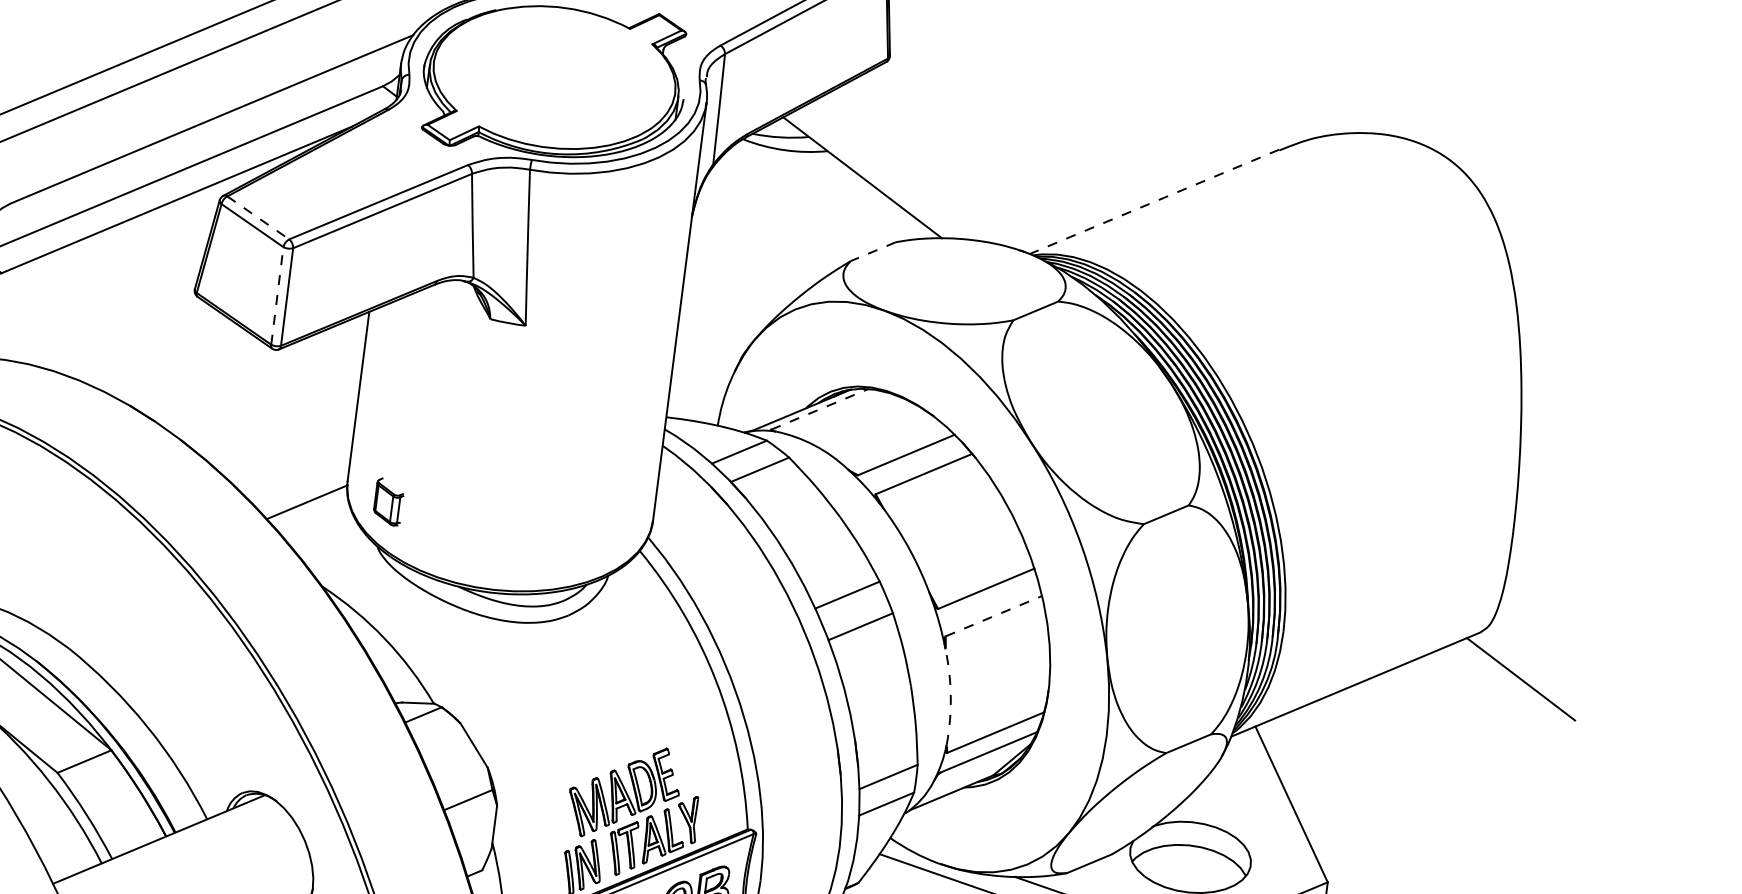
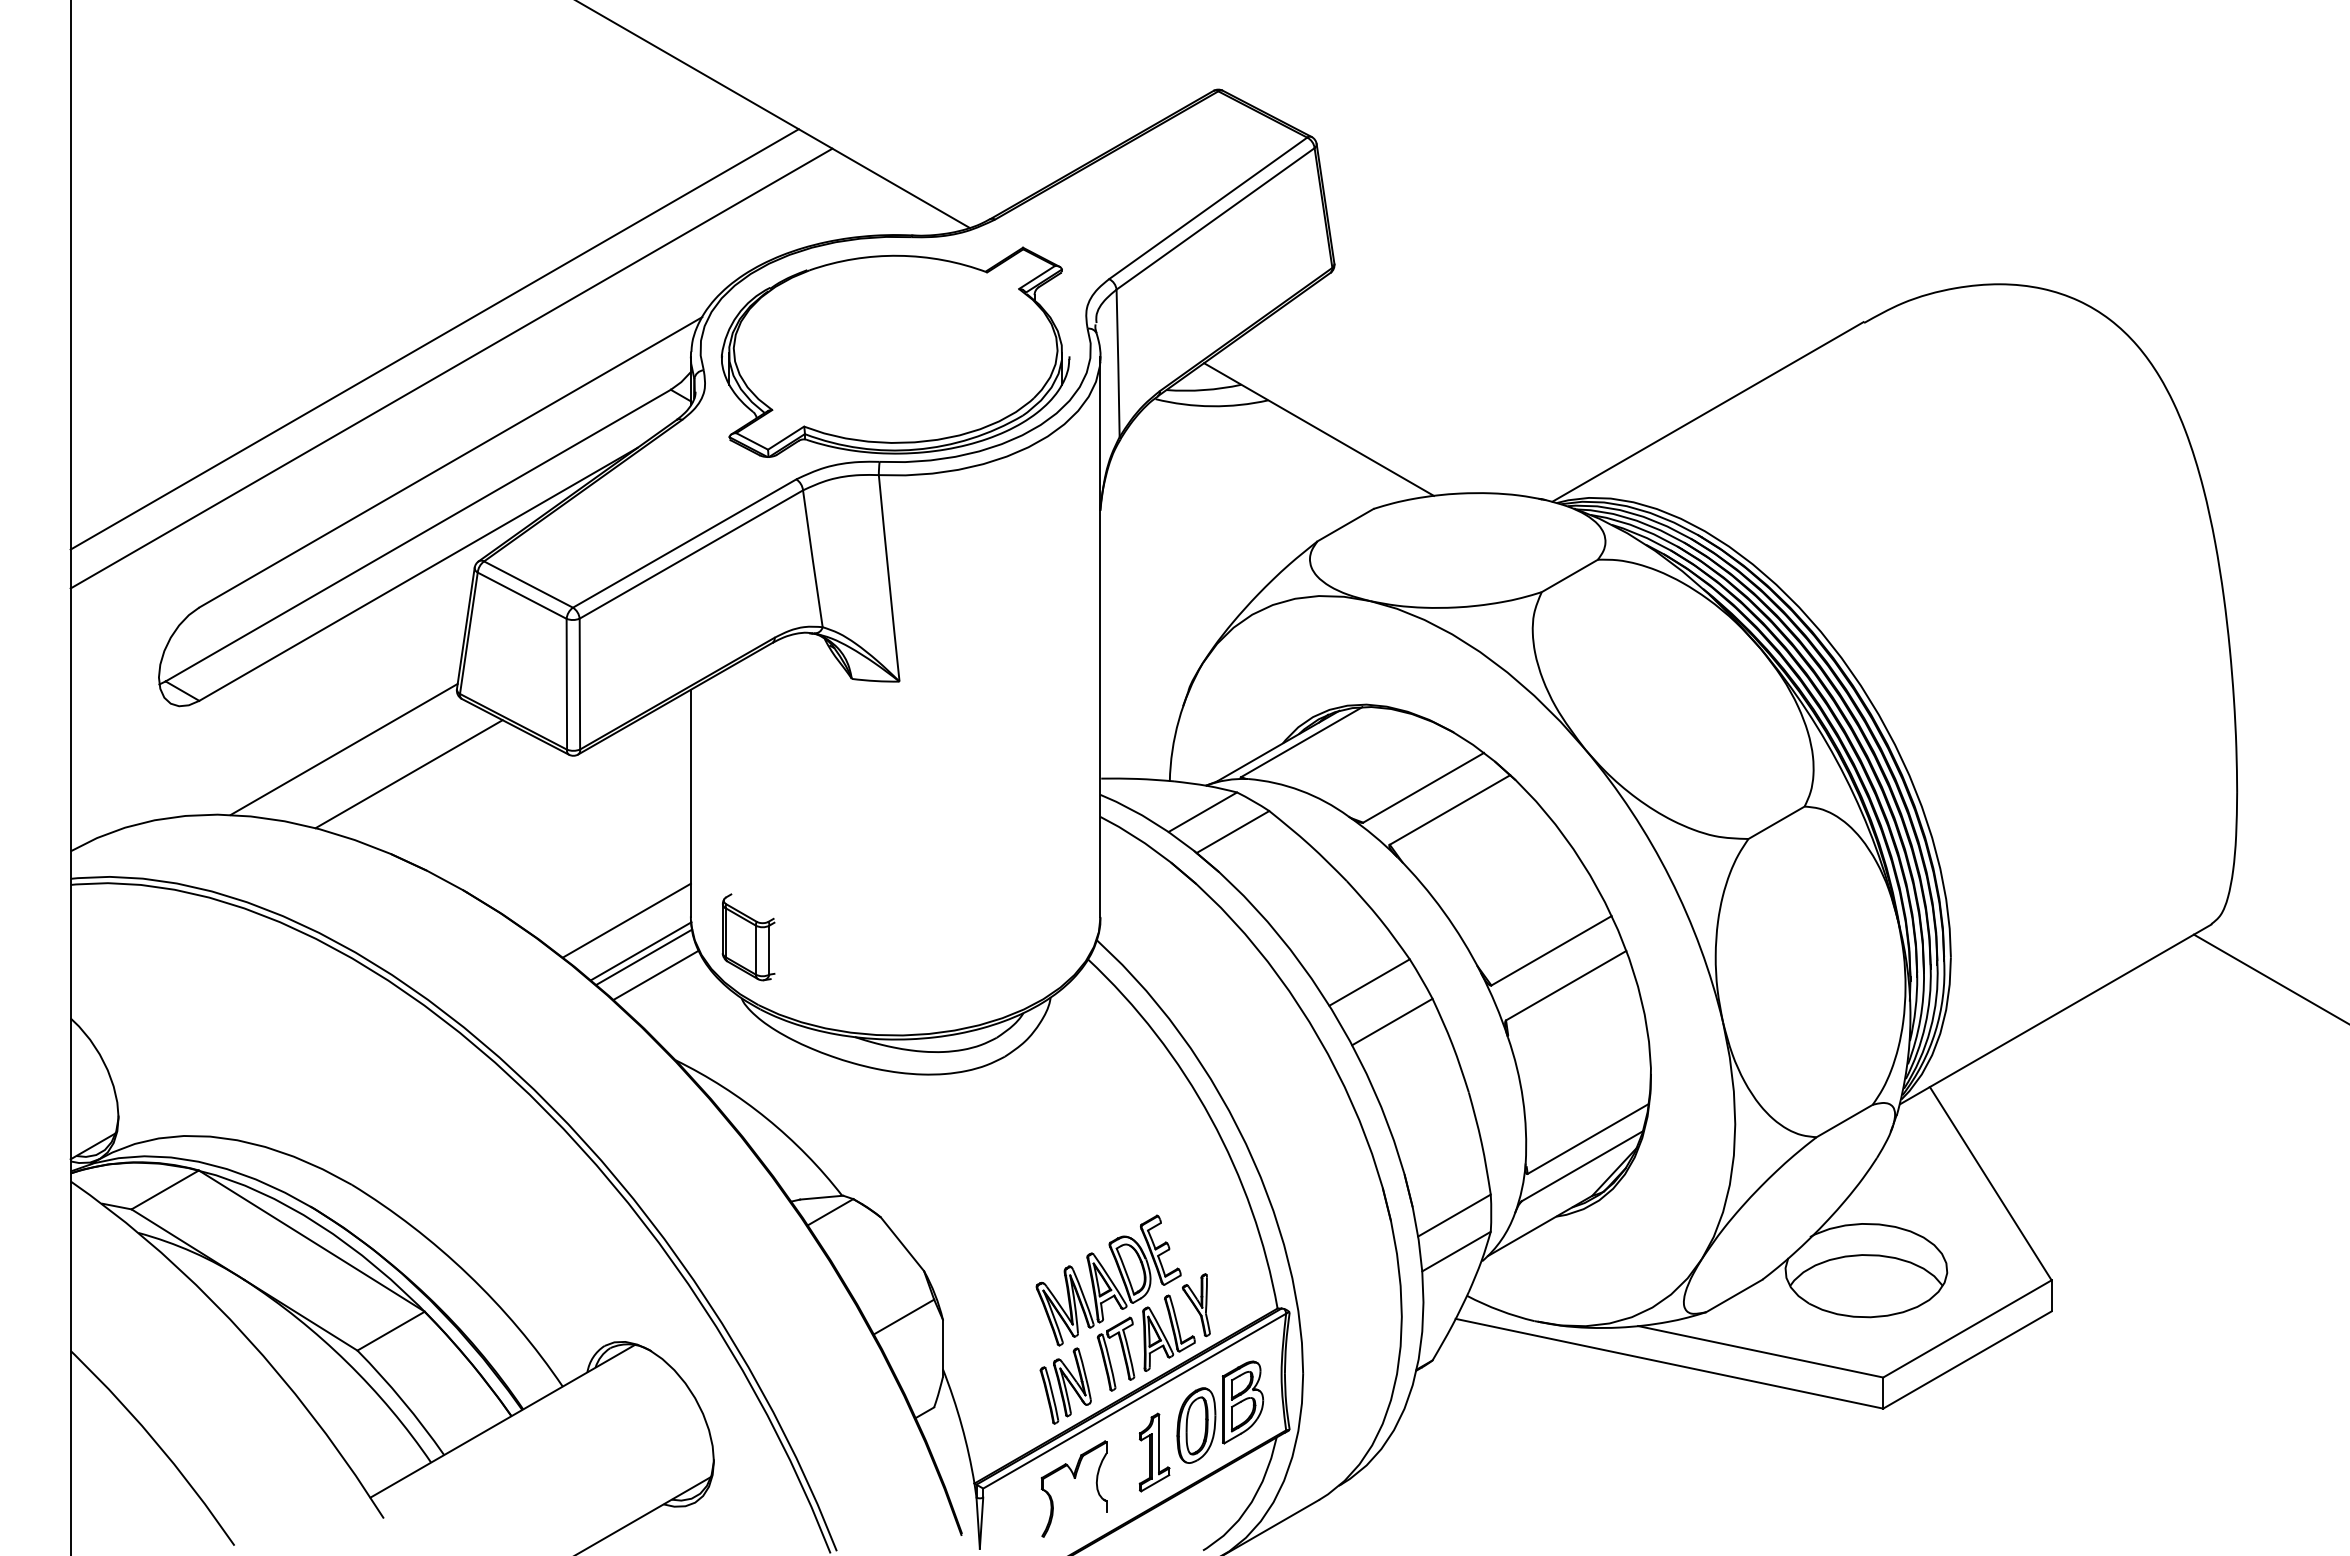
line: (1154, 201) -> (1708, 411), dashed -> solid
line: (258, 217) -> (528, 584), dashed -> solid
line: (873, 251) -> (1345, 525), dashed -> solid
line: (277, 295) -> (566, 683), dashed -> solid
line: (104, 323) -> (343, 749), added
line: (150, 348) -> (408, 774), added
line: (819, 409) -> (1301, 742), dashed -> solid
line: (299, 477) -> (626, 920), added
part: (388, 502) -> (748, 937), size x1.43
line: (309, 506) -> (644, 956), added
line: (315, 520) -> (655, 974), added
line: (994, 616) -> (1566, 985), dashed -> solid
arc: (951, 697) -> (1523, 1099), dashed -> solid

